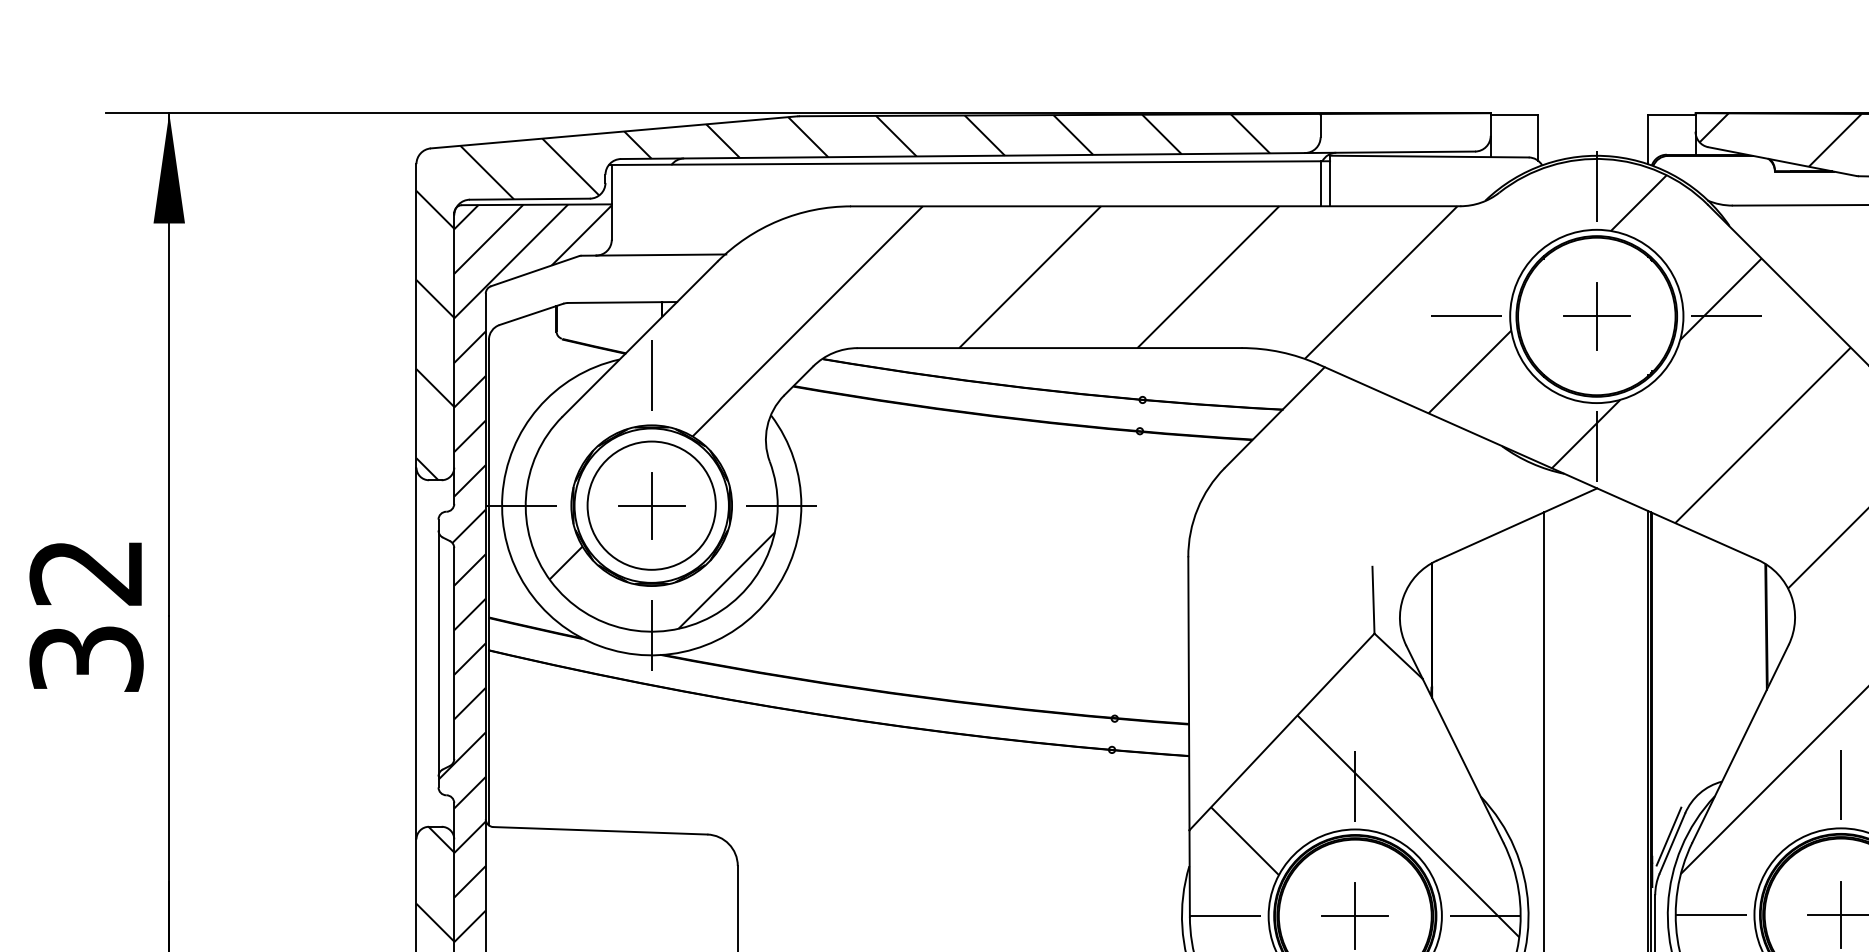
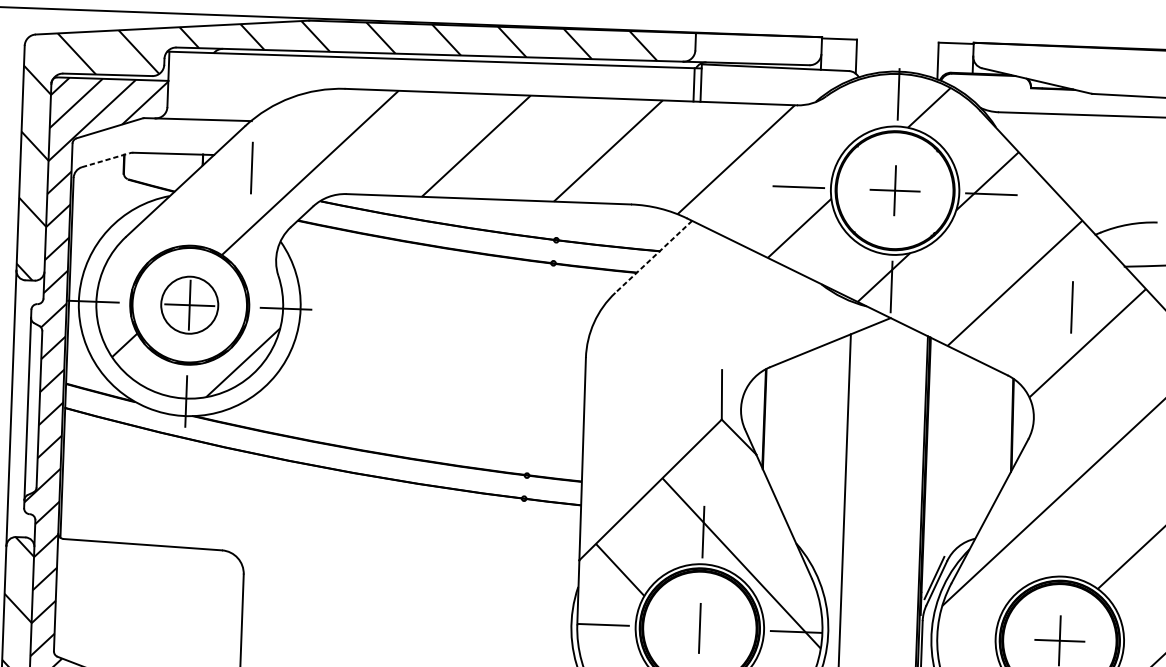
hatch: (1780, 139) -> (1036, 64), removed
line: (531, 314) -> (105, 160), solid -> dashed
line: (651, 375) -> (251, 167), moved
line: (1274, 417) -> (653, 256), solid -> dashed
circle: (651, 505) -> (189, 305), size x0.6
line: (1840, 784) -> (1071, 307), moved
line: (1710, 915) -> (963, 637), removed
line: (1355, 916) -> (700, 628), removed

